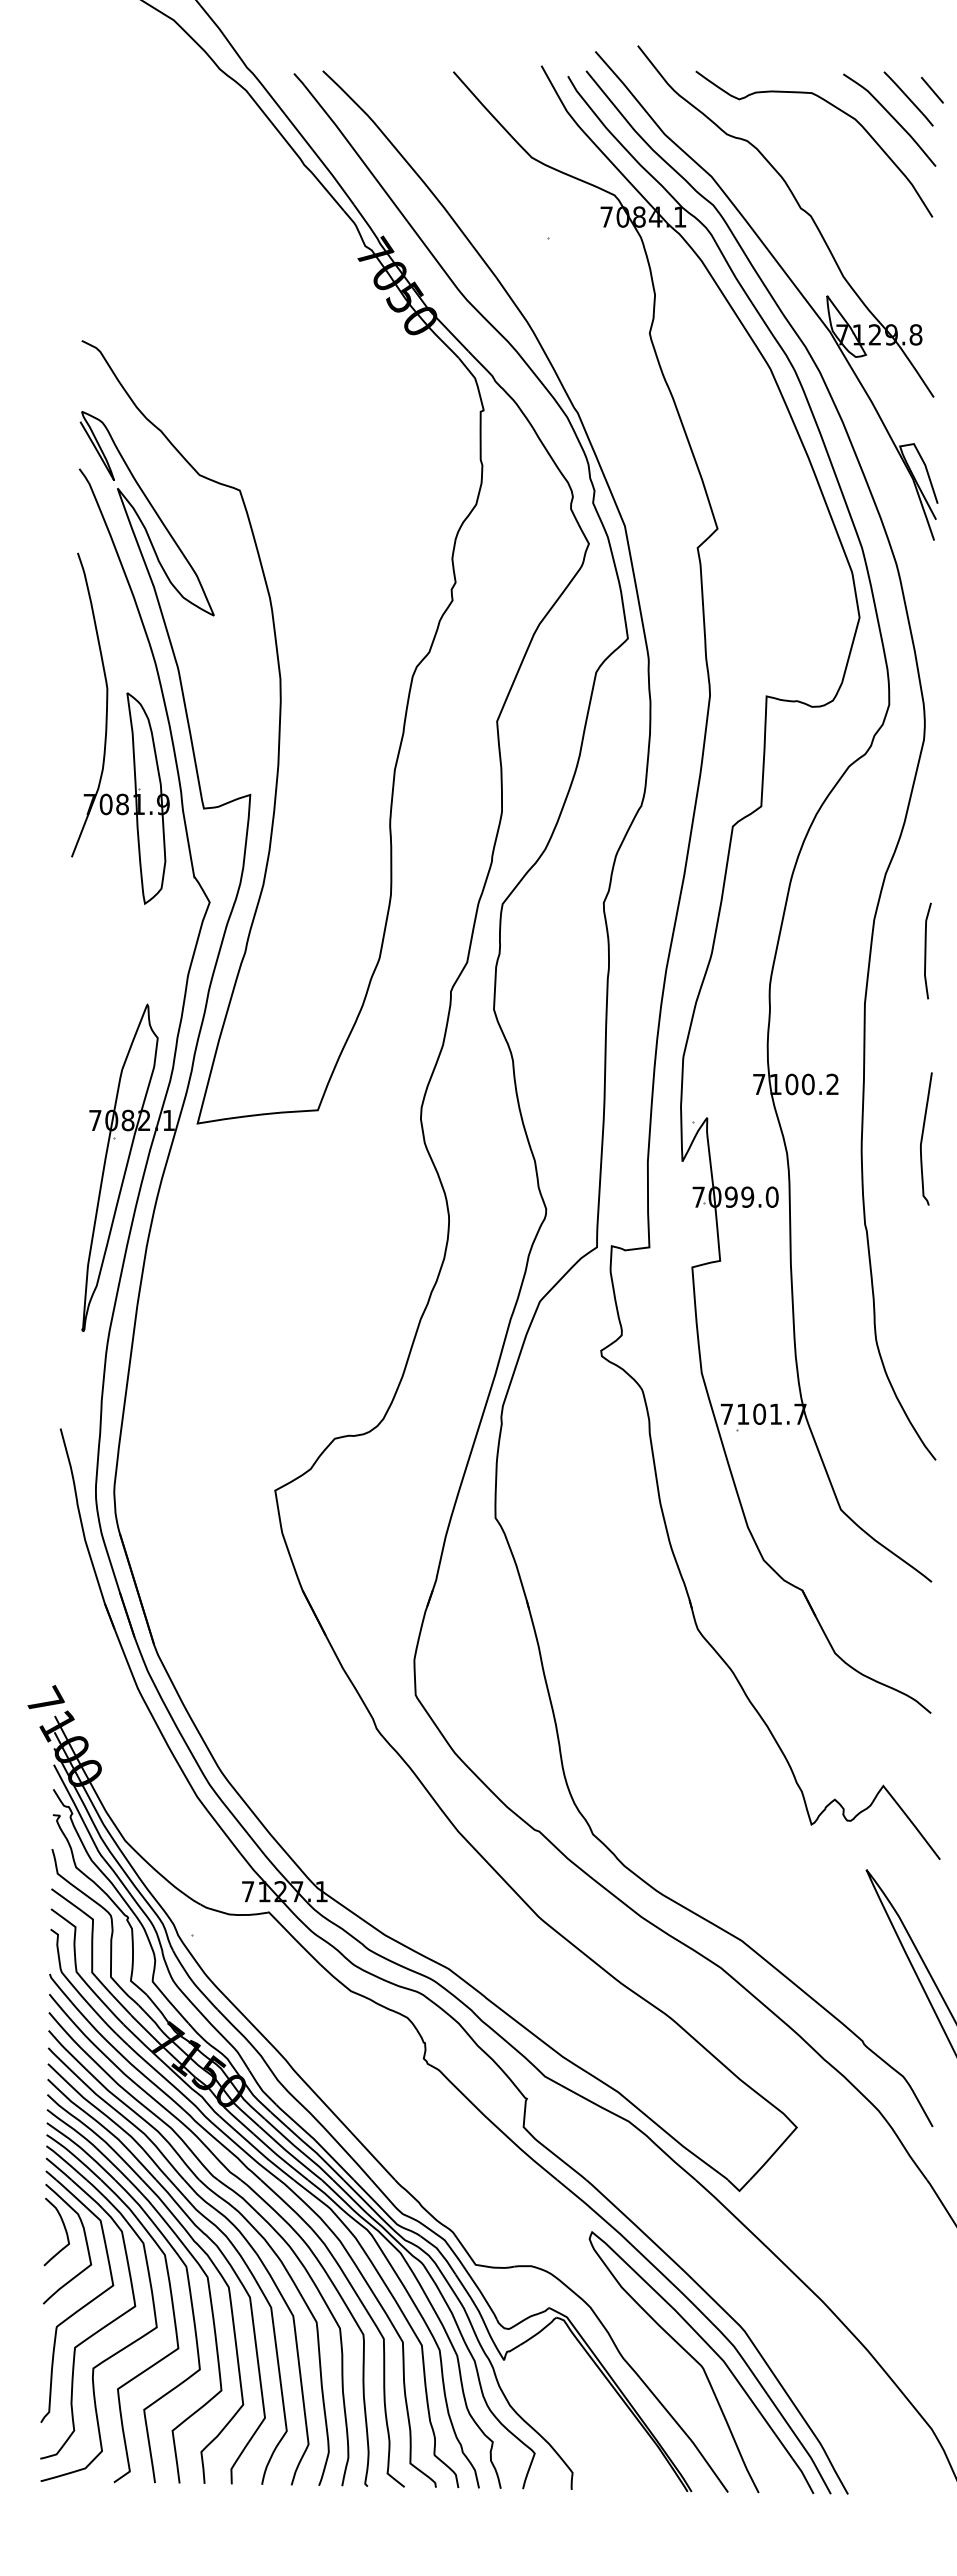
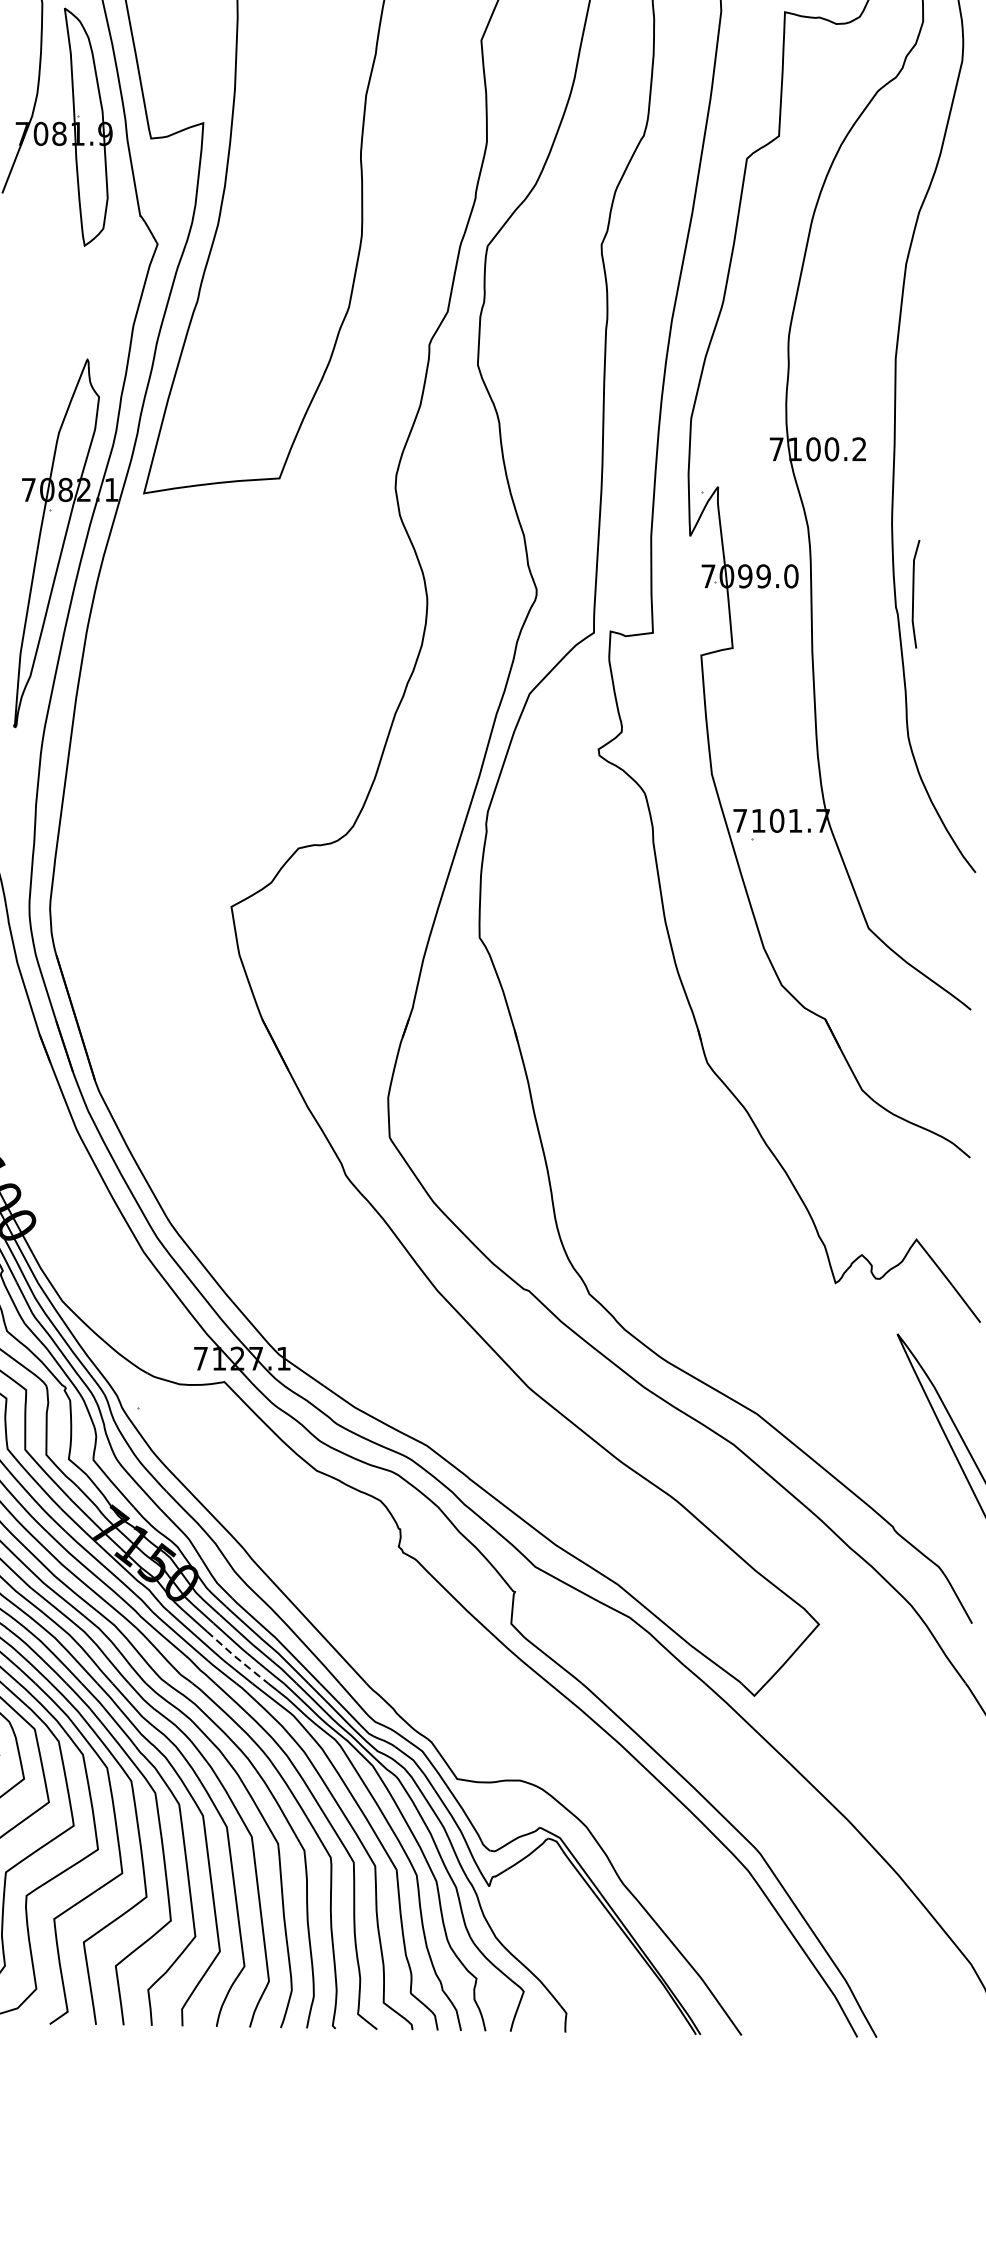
curve: (926, 950) -> (914, 593), moved
curve: (923, 1136) -> (961, 507), removed
line: (280, 2157) -> (237, 1658), solid -> dashed
curve: (700, 2363) -> (710, 1890), removed

